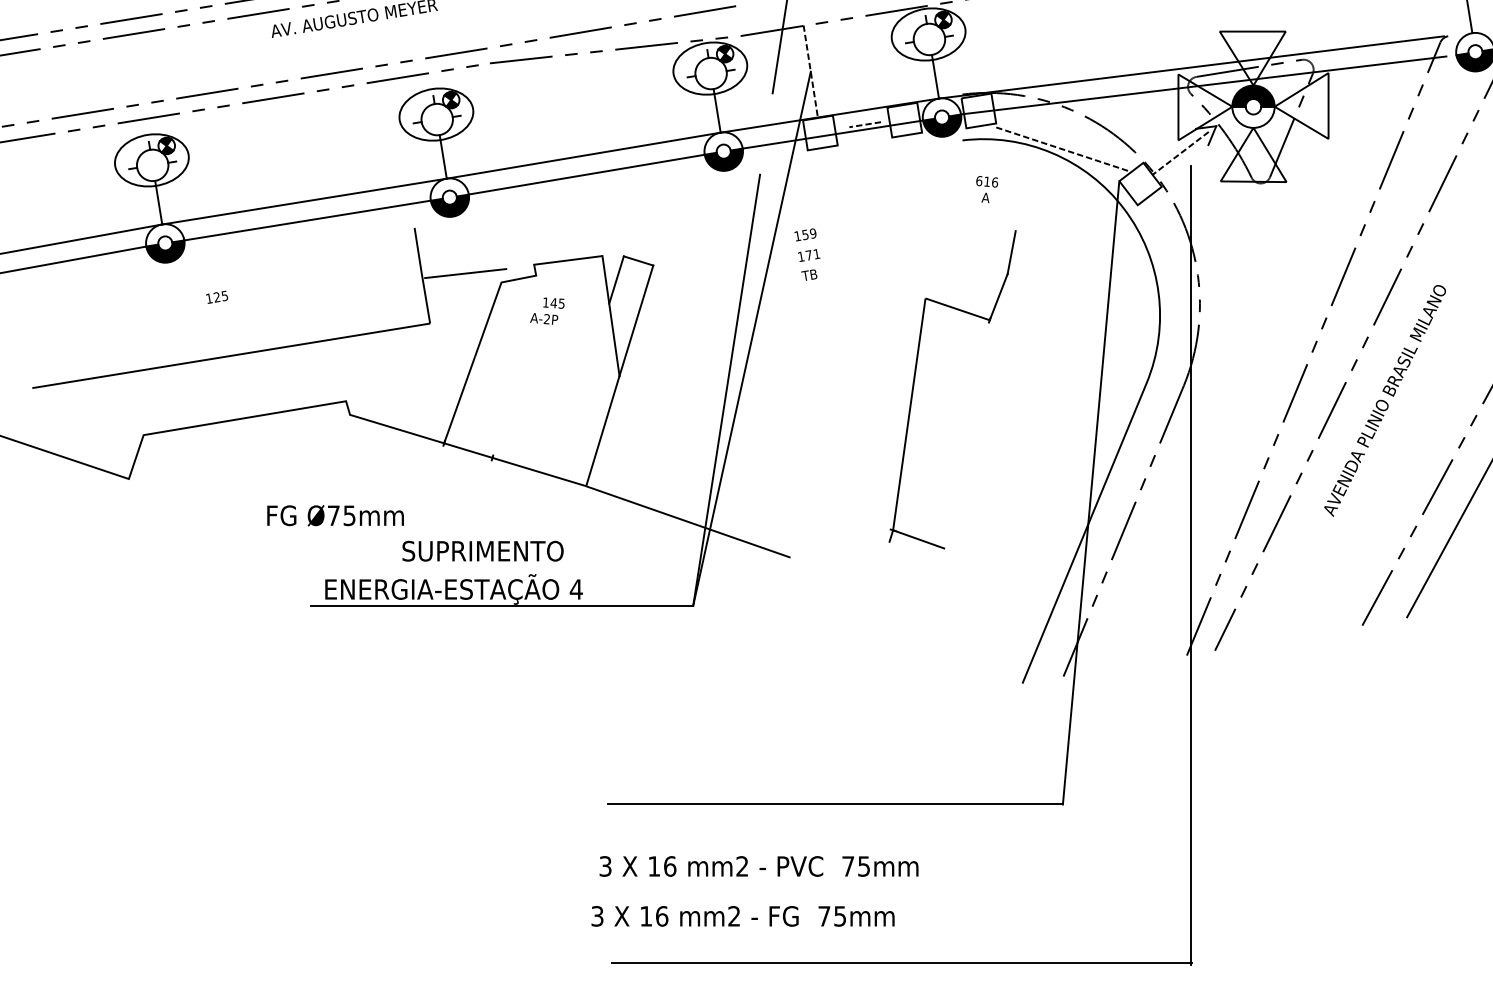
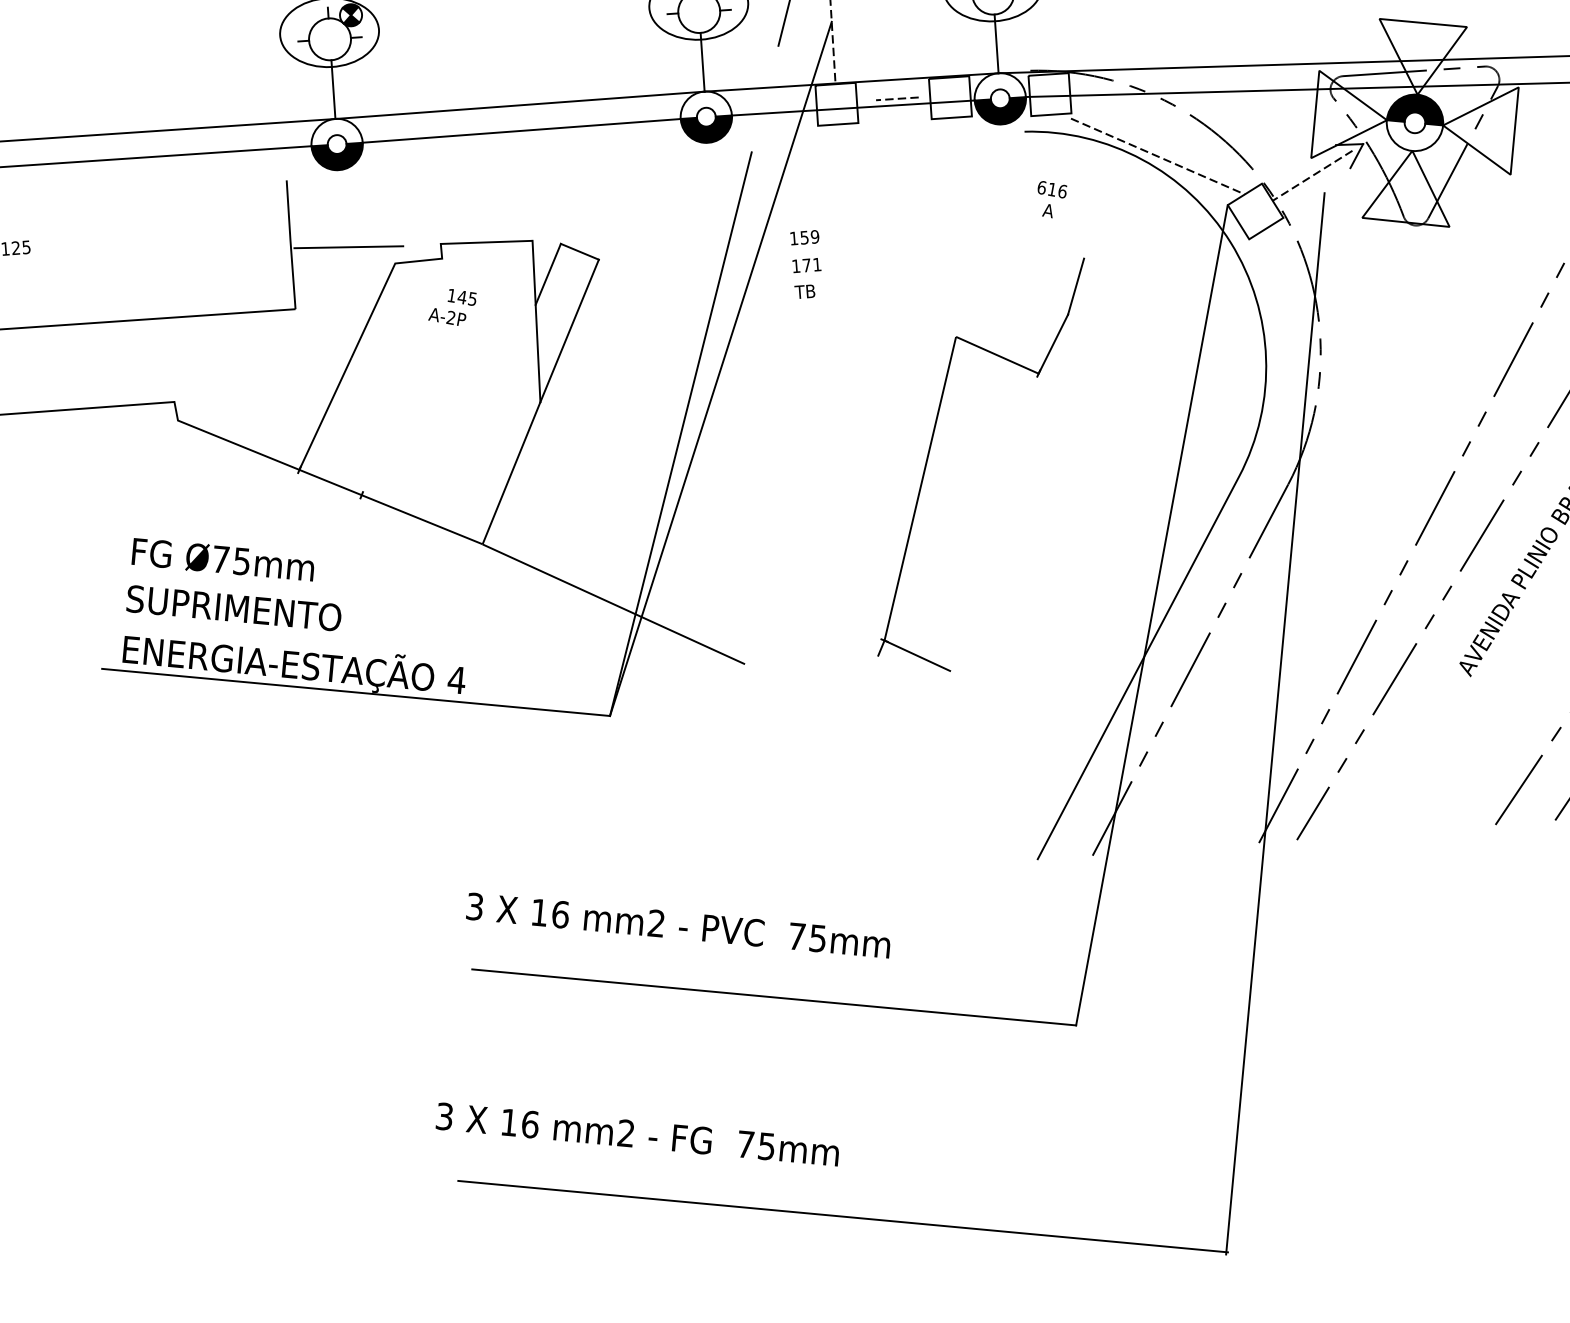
text: (335, 515) -> (223, 559), moved
text: (482, 550) -> (233, 607), moved
text: (758, 866) -> (677, 925), moved

